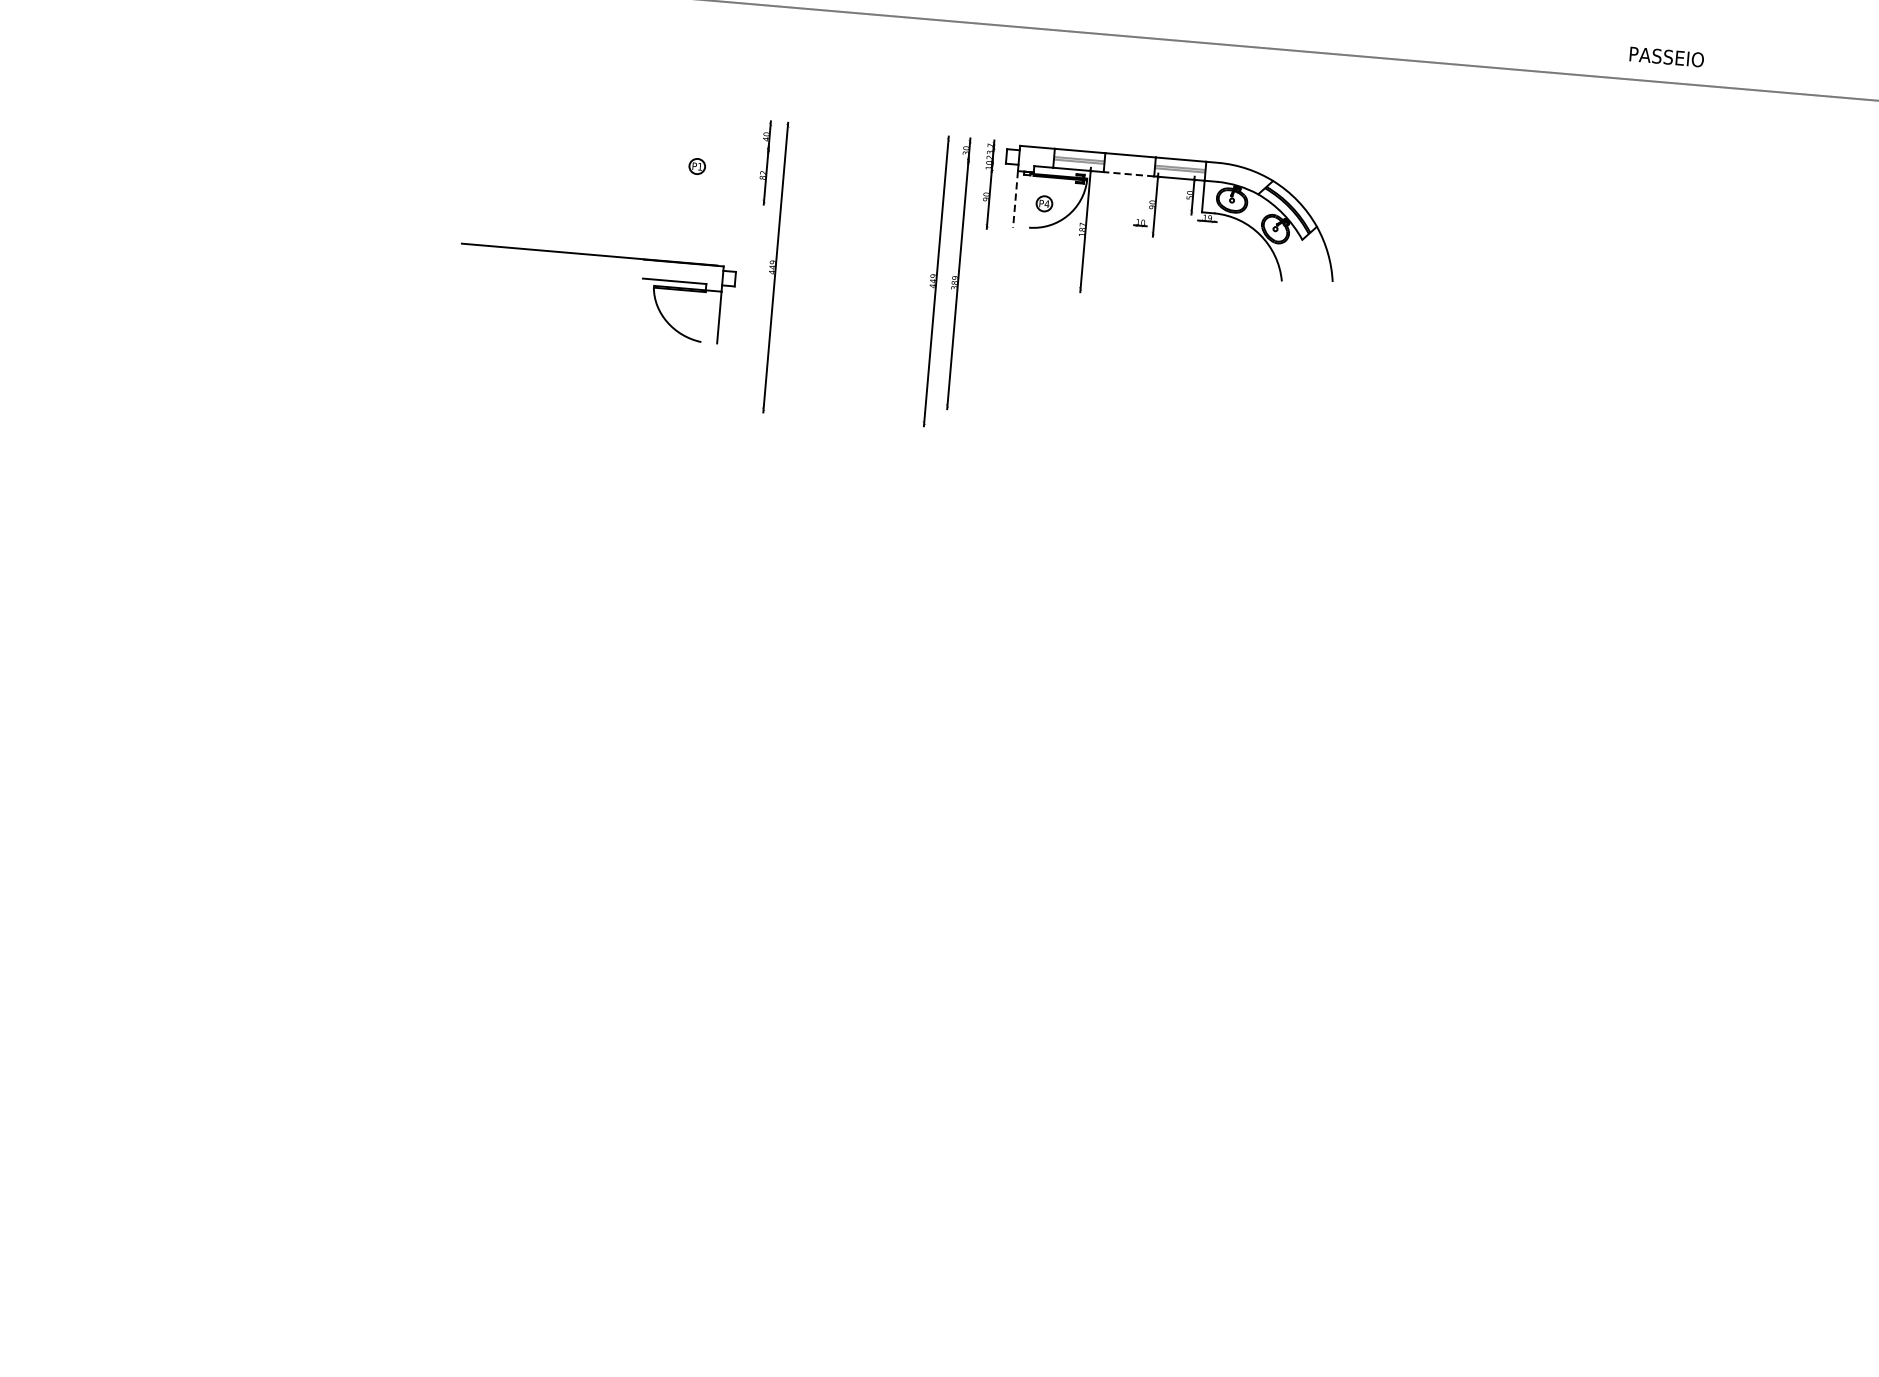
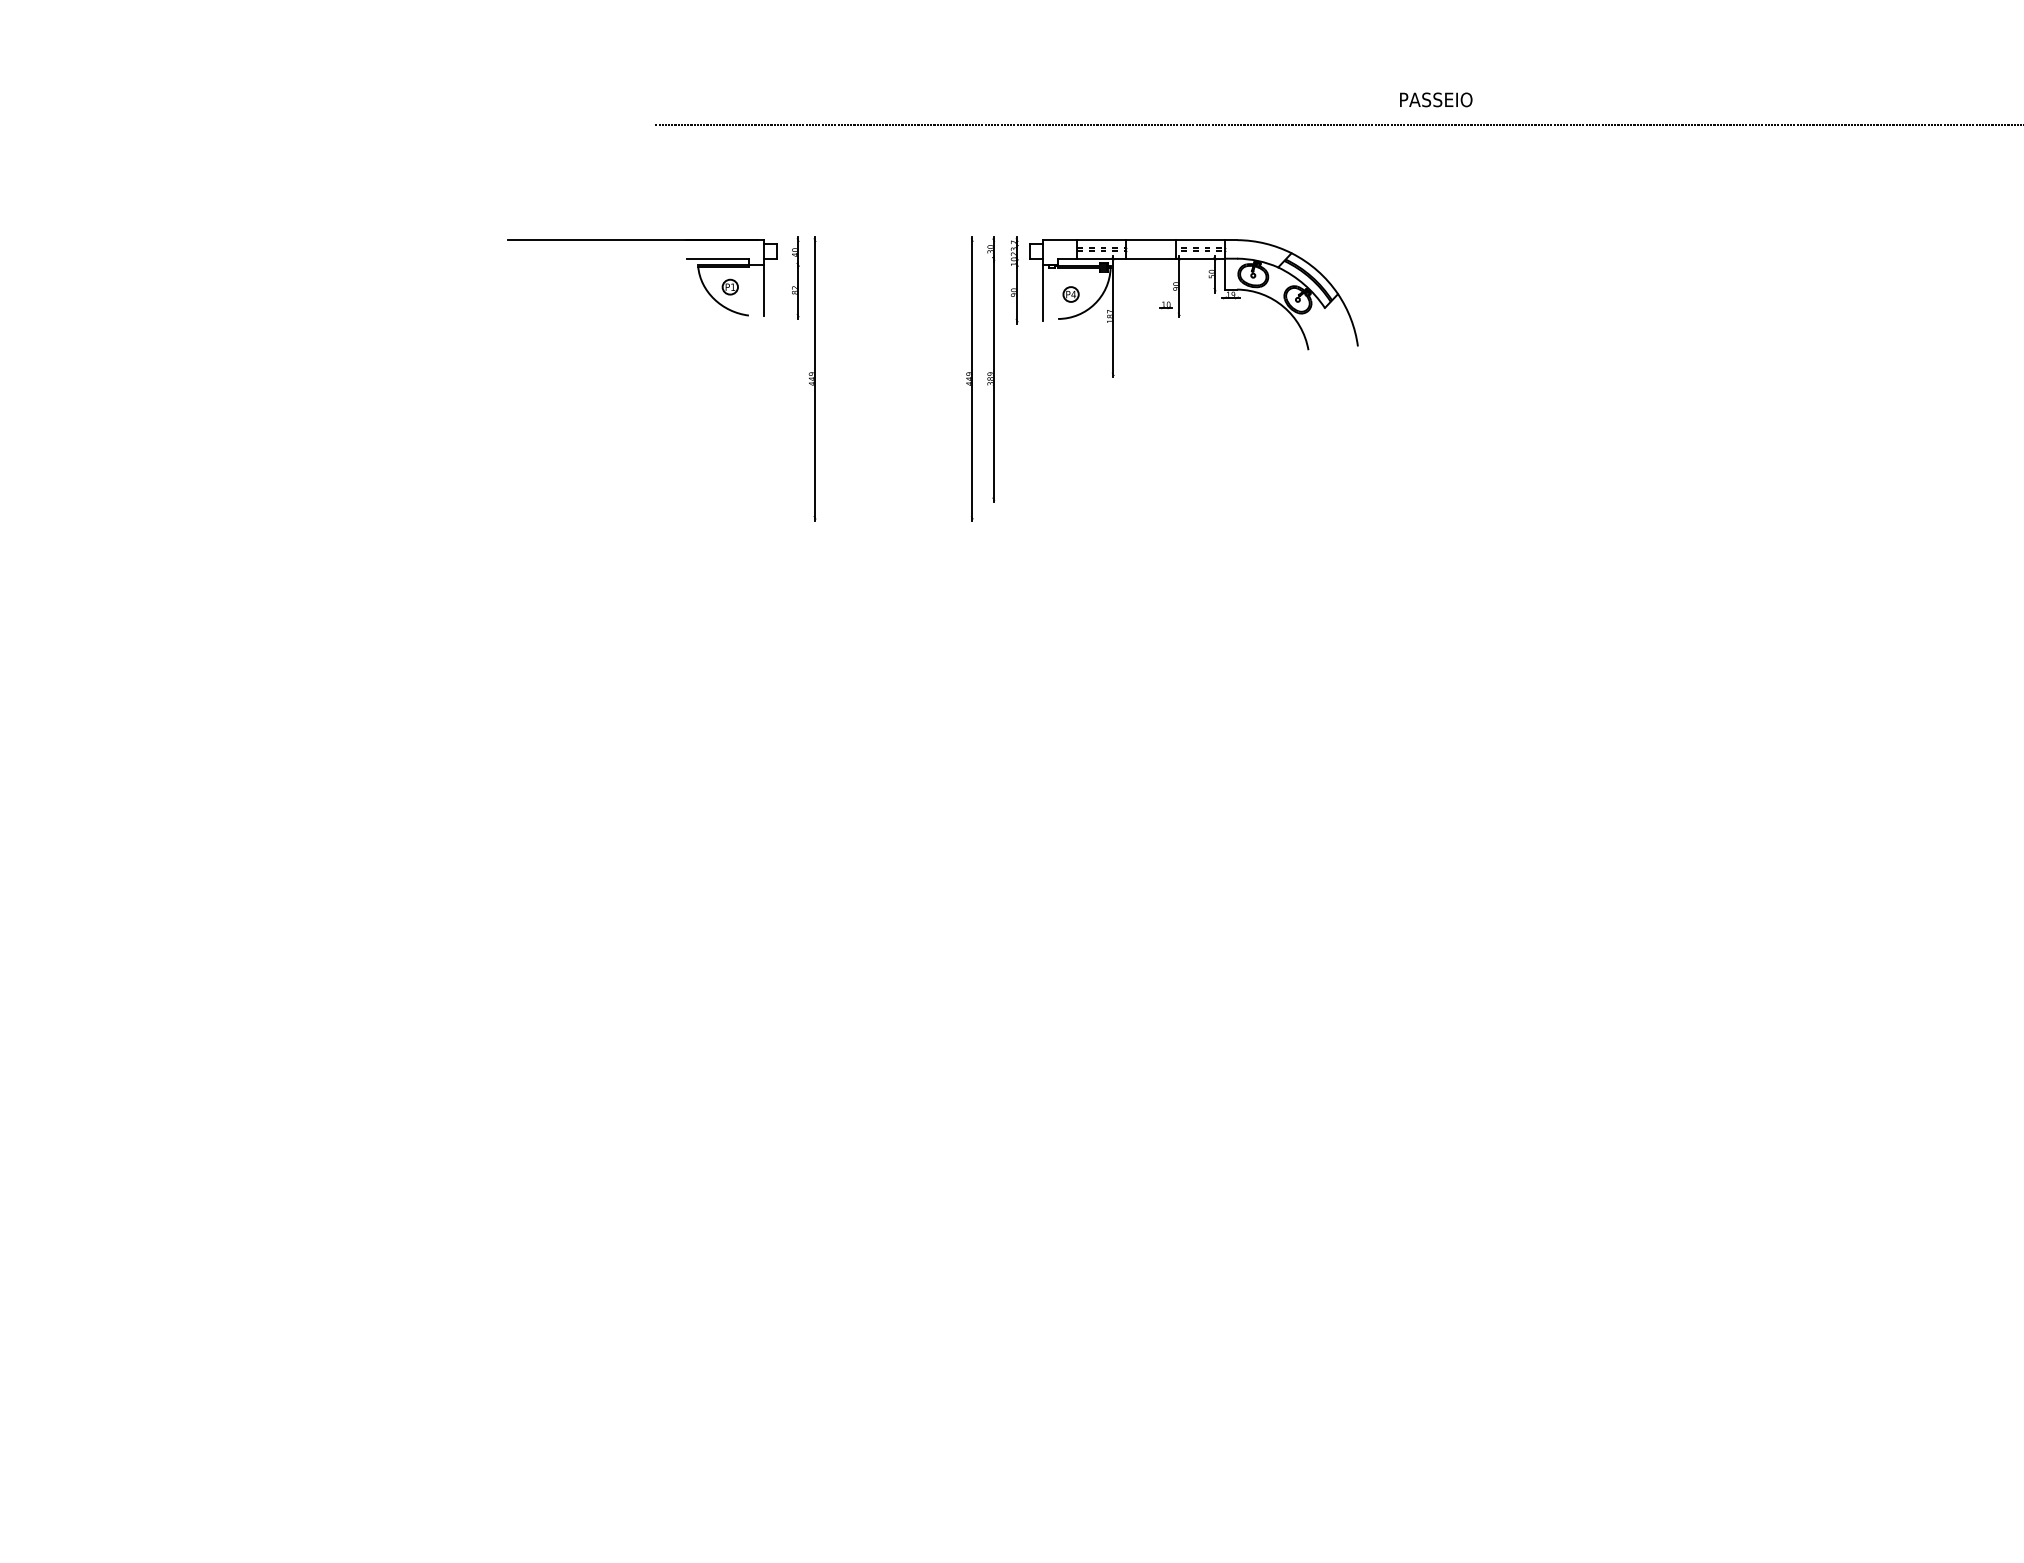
text: (1667, 56) -> (1436, 99), moved
line: (1128, 174) -> (1150, 258), dashed -> solid
line: (1015, 199) -> (1042, 292), dashed -> solid
part: (599, 256) -> (642, 240), moved

